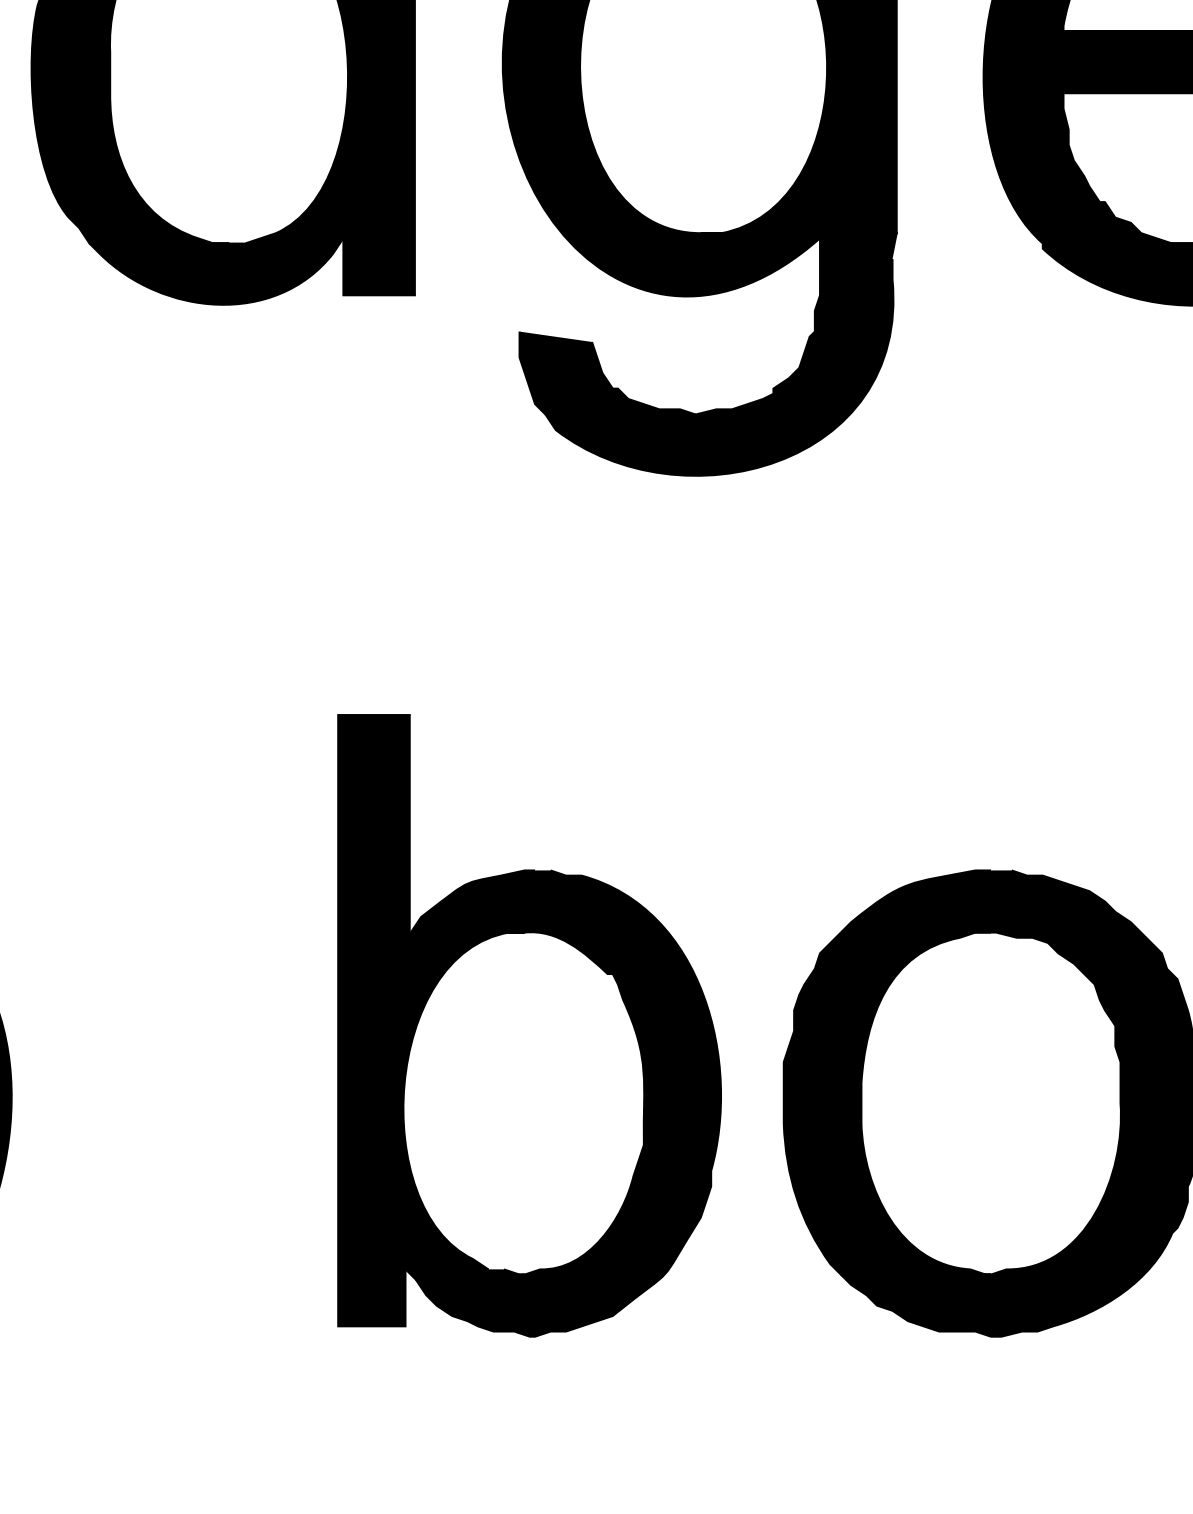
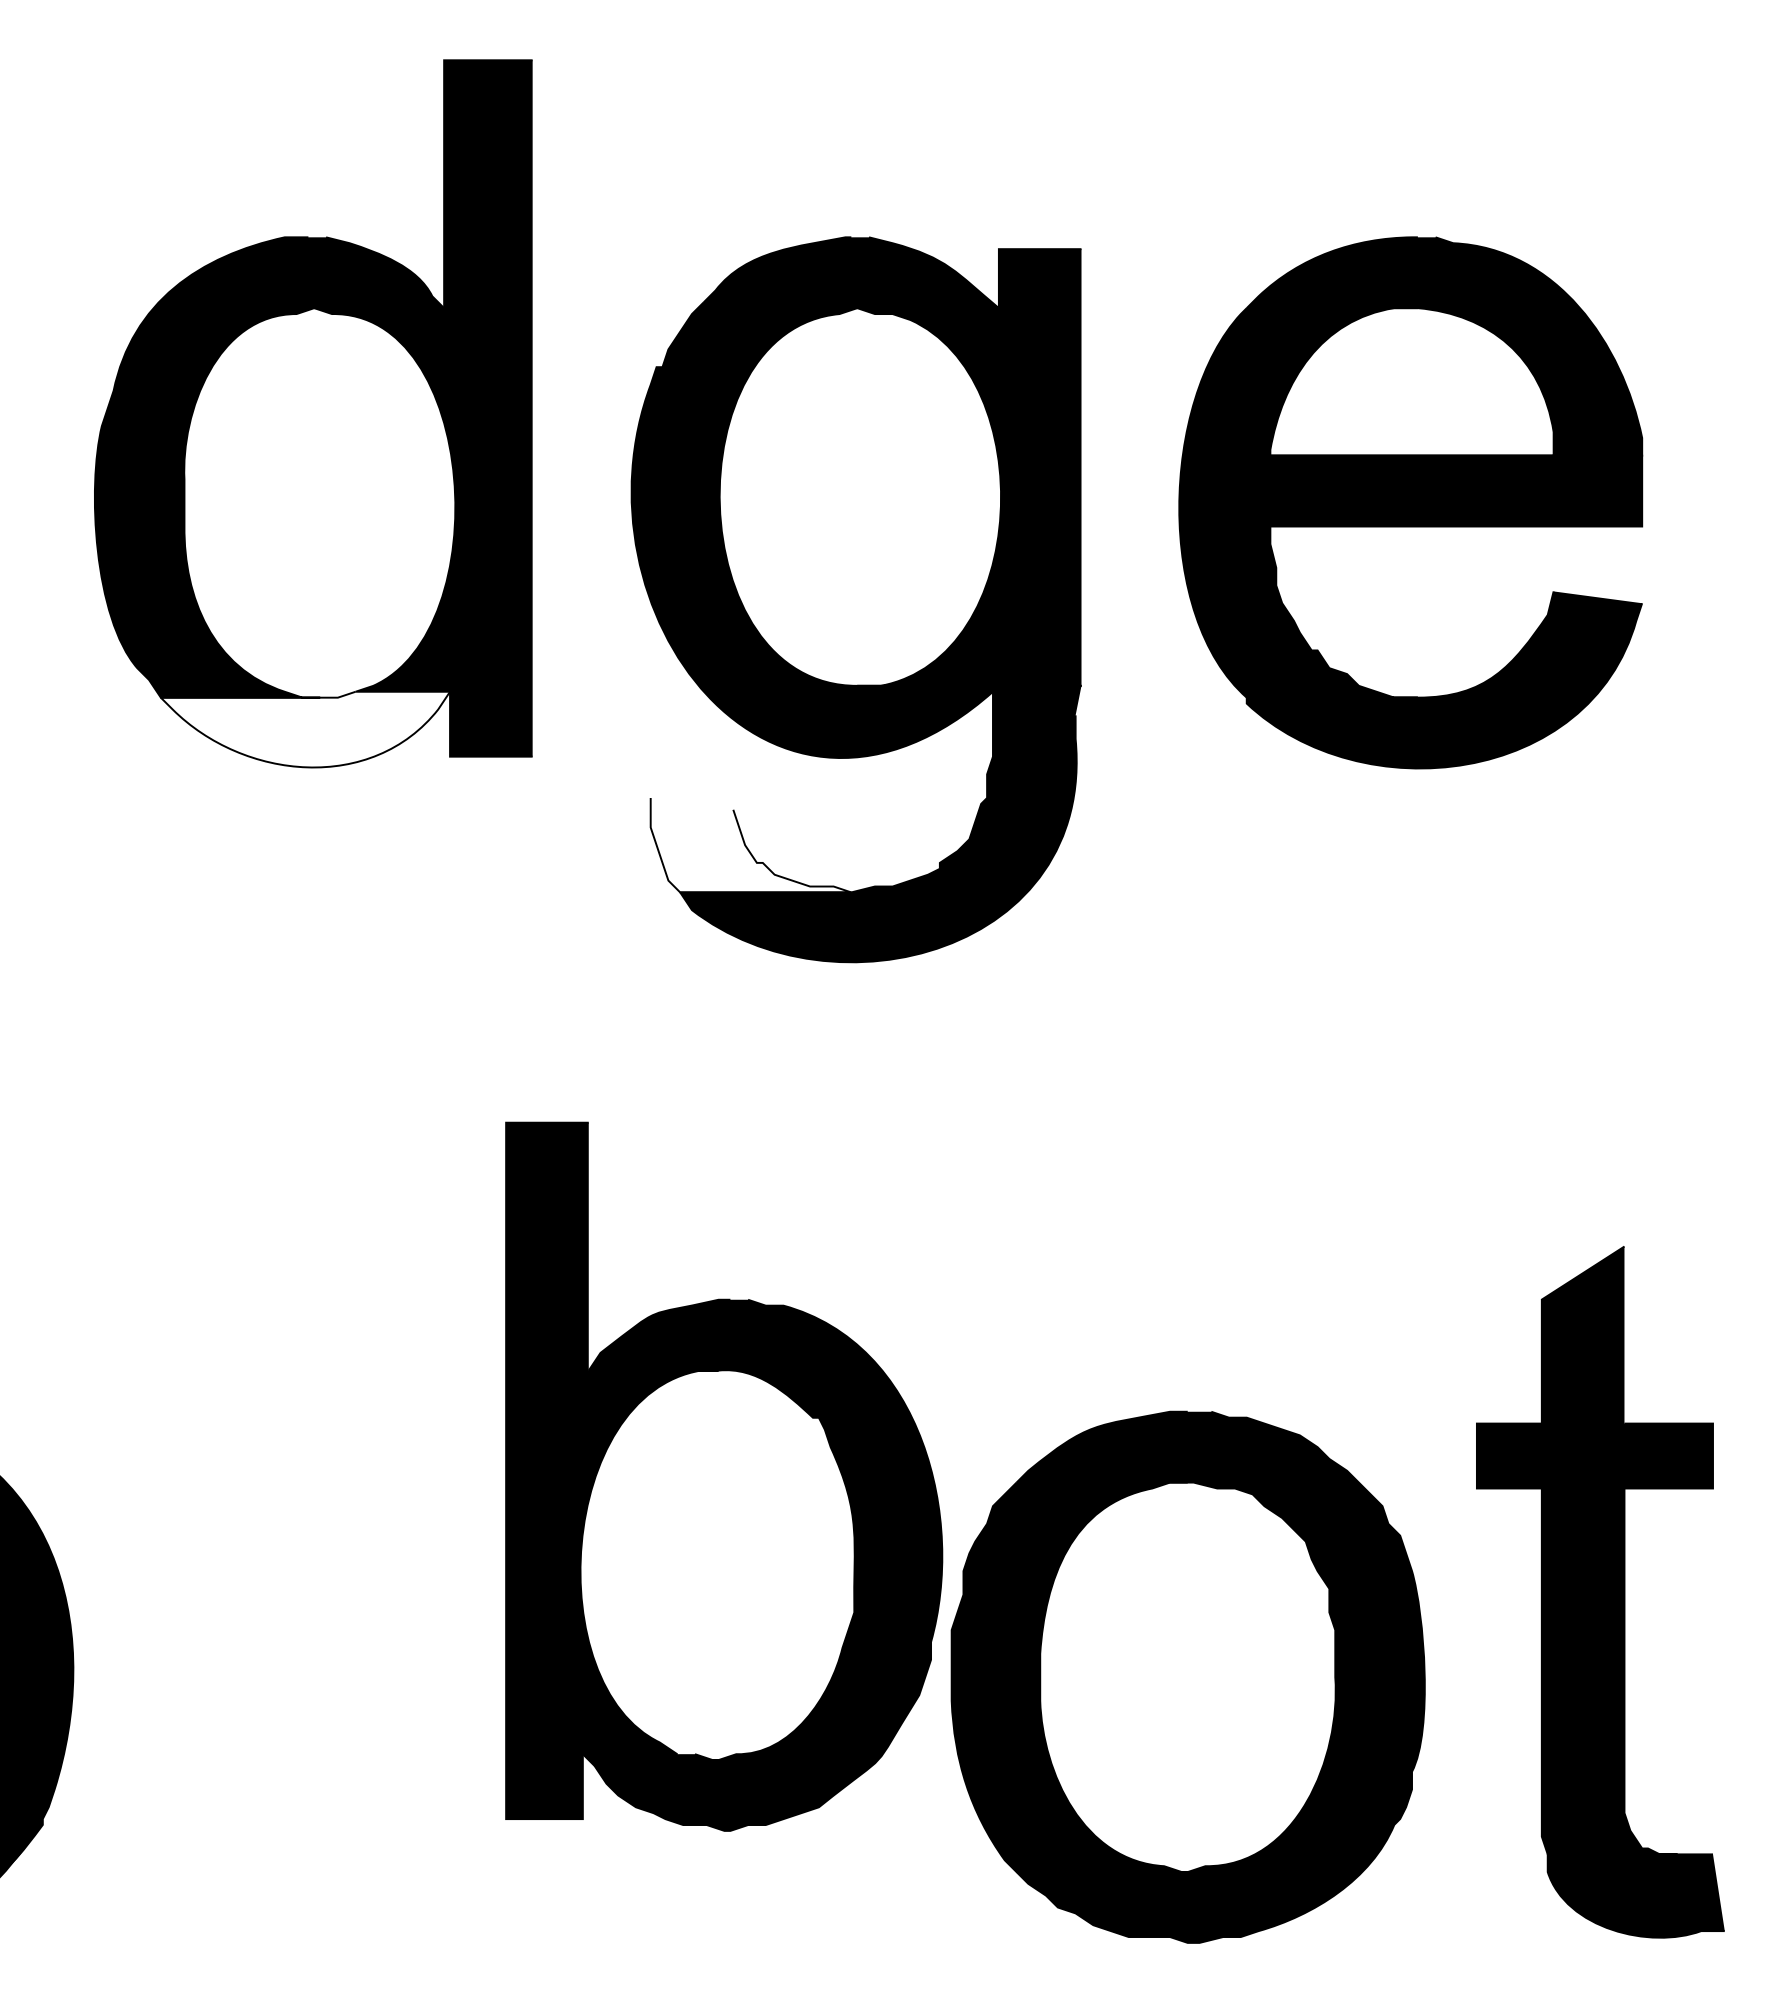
fill: (216, 271) -> (305, 729), removed
fill: (607, 373) -> (750, 845), removed
part: (529, 1025) -> (724, 1476), moved

